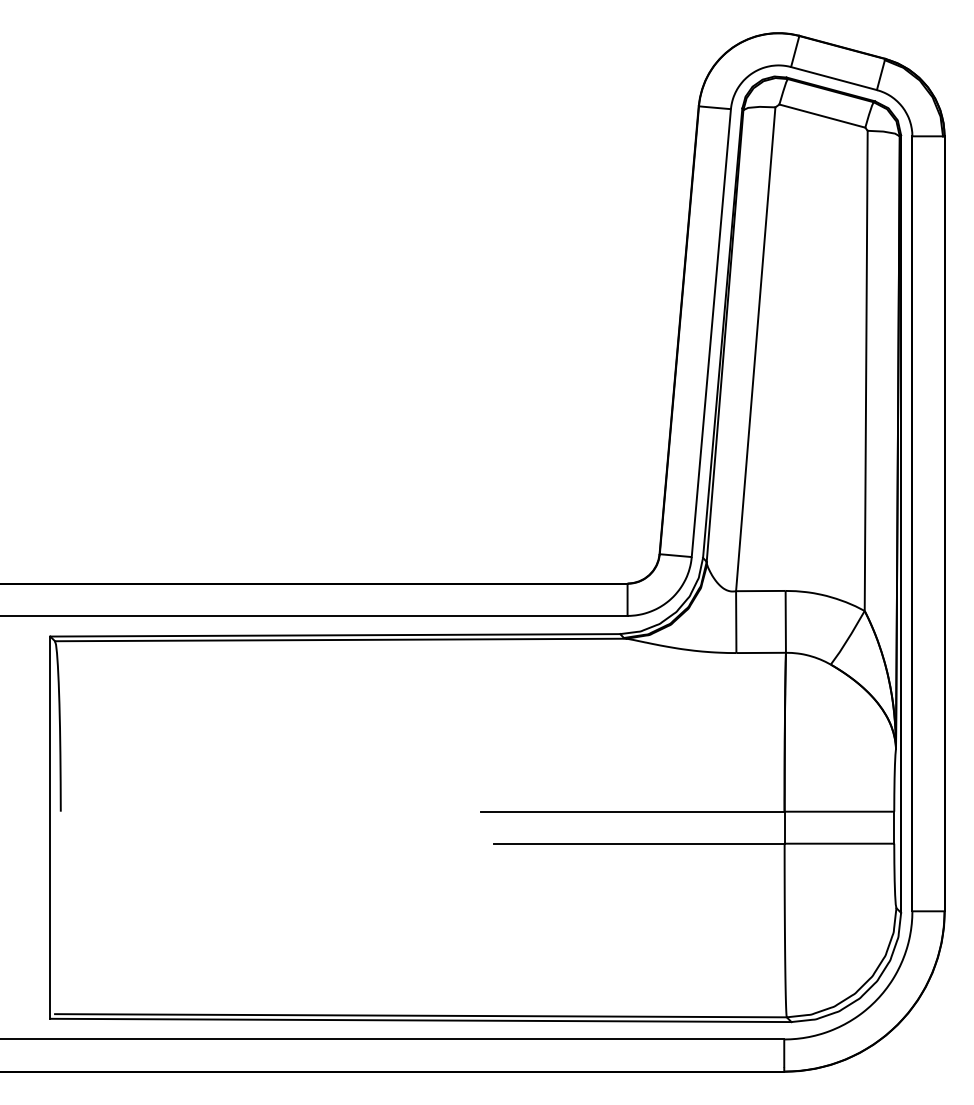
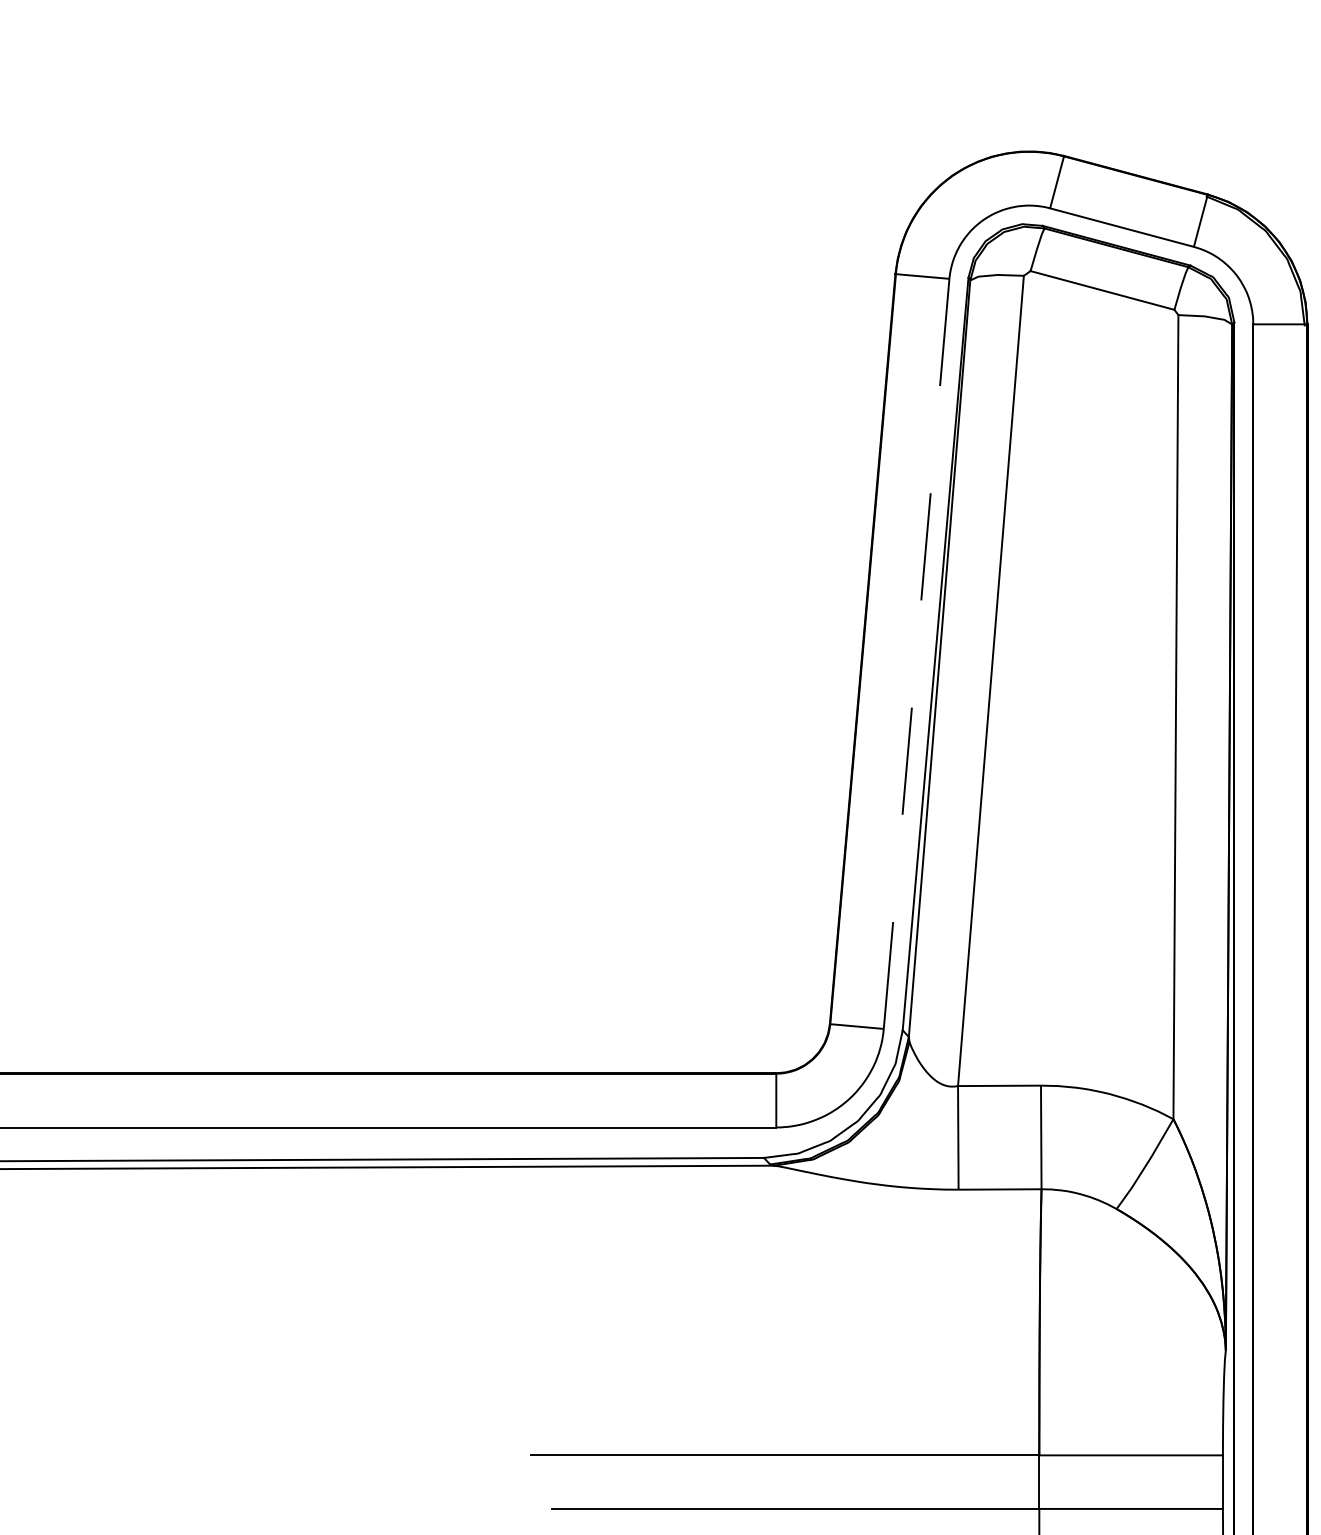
line: (711, 333) -> (916, 654), solid -> dashed

